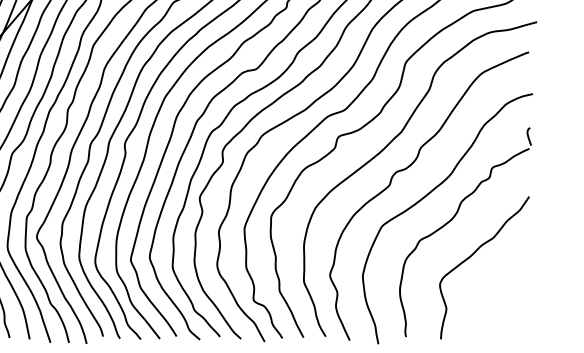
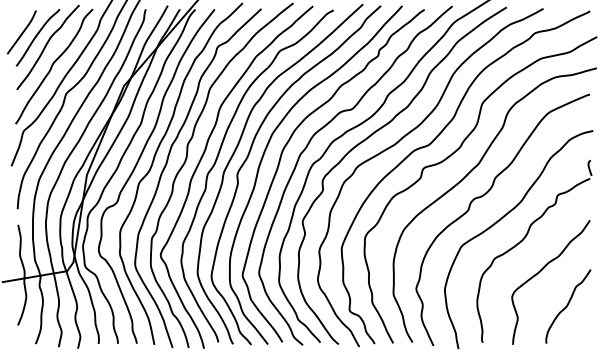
curve: (504, 294) -> (568, 305), added

